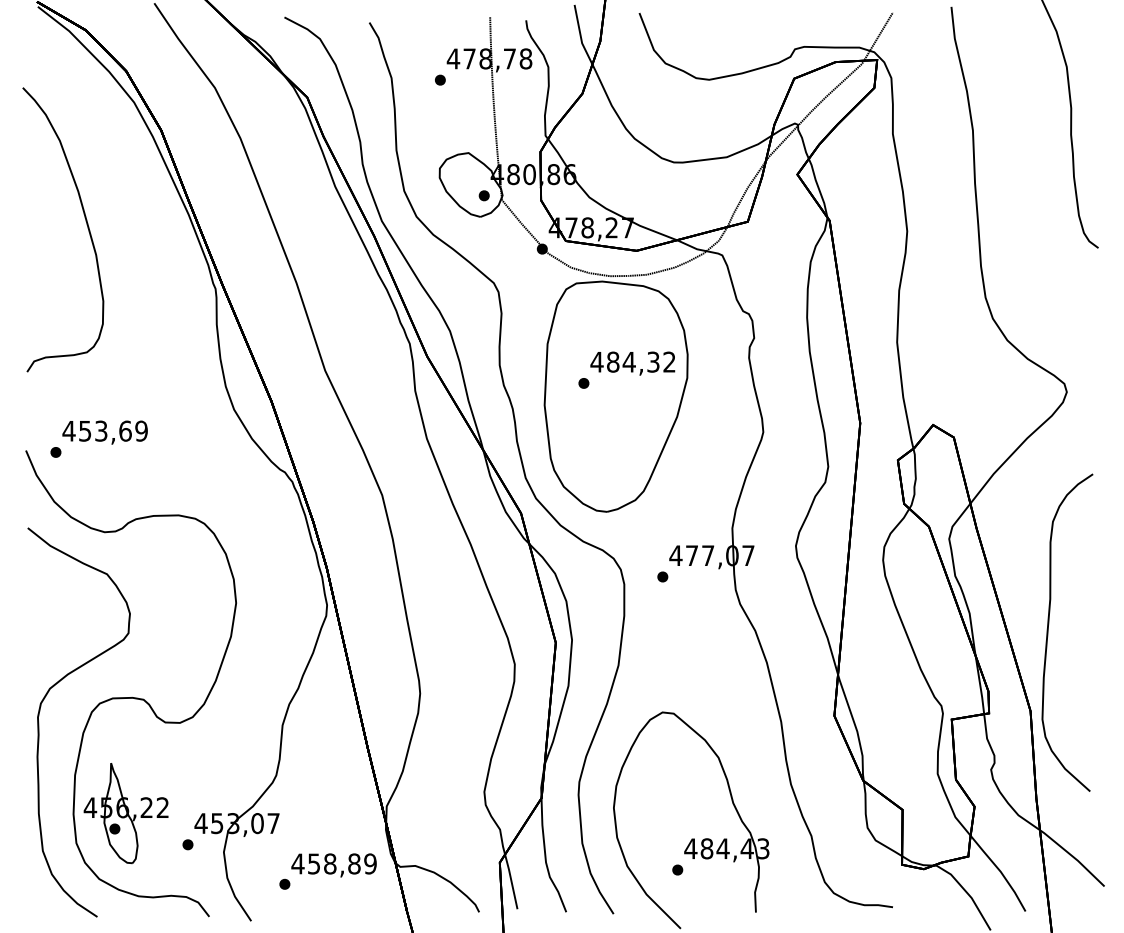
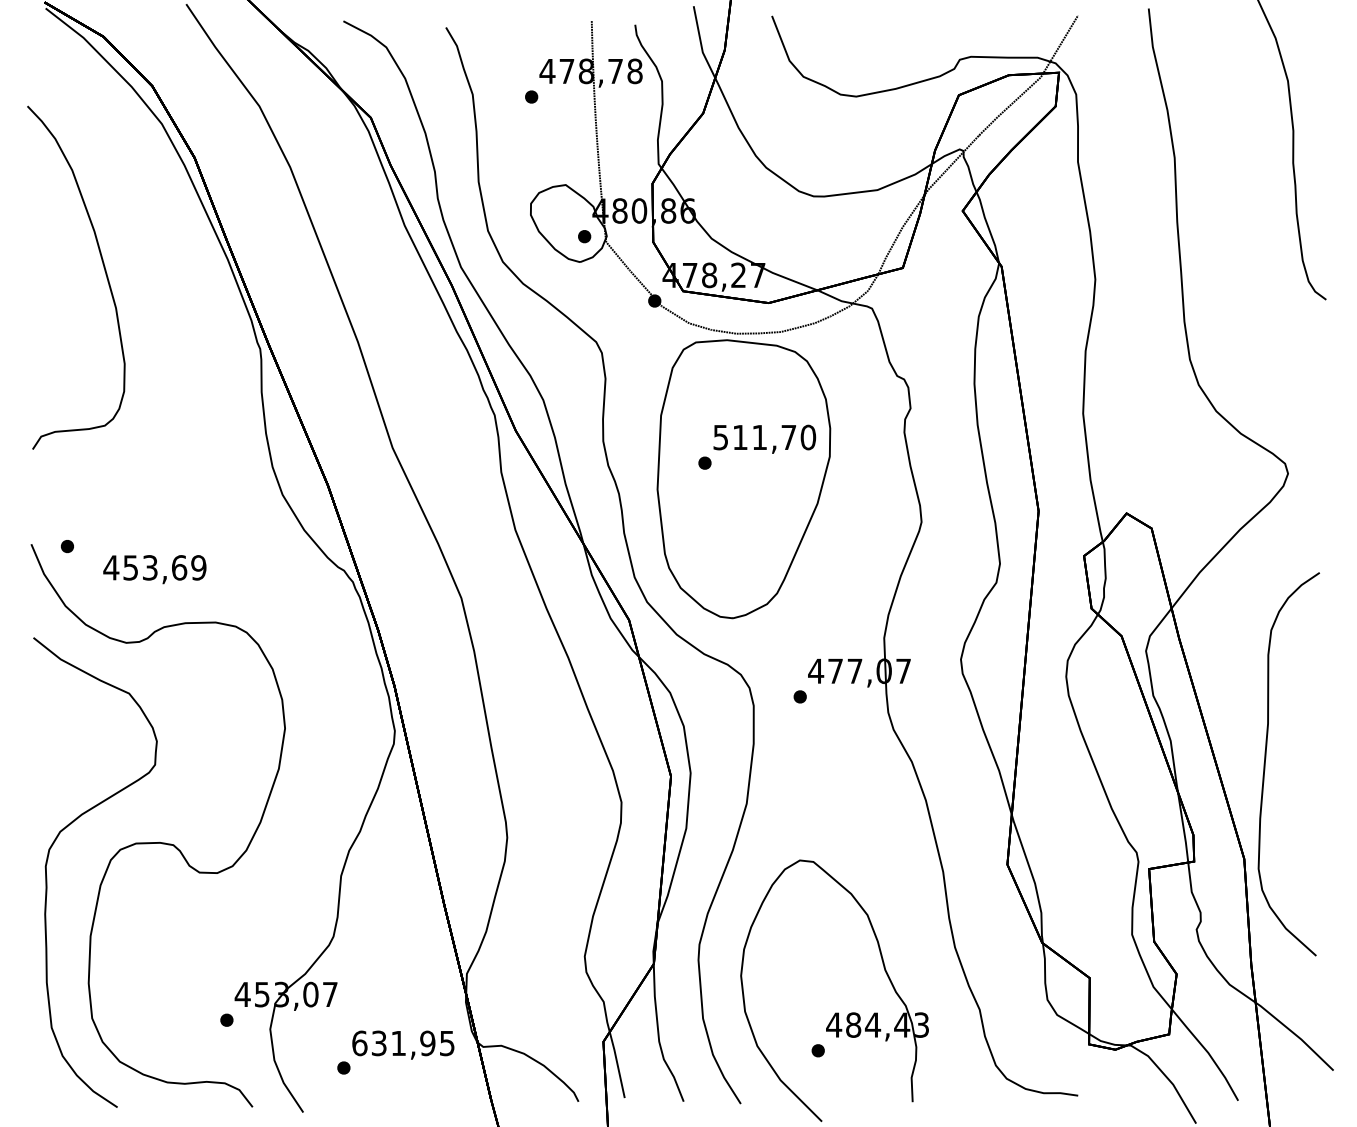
text: (633, 362) -> (764, 437), 484,32 -> 511,70
text: (104, 432) -> (154, 569), moved
part: (126, 813) -> (152, 982), removed
text: (333, 864) -> (402, 1043), 458,89 -> 631,95

